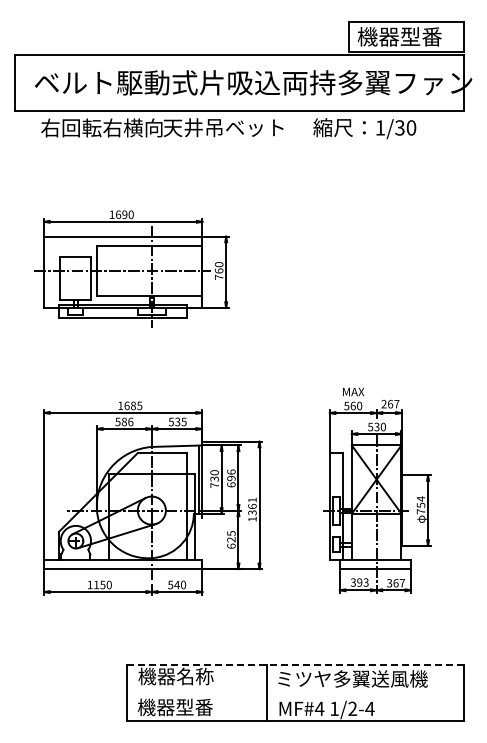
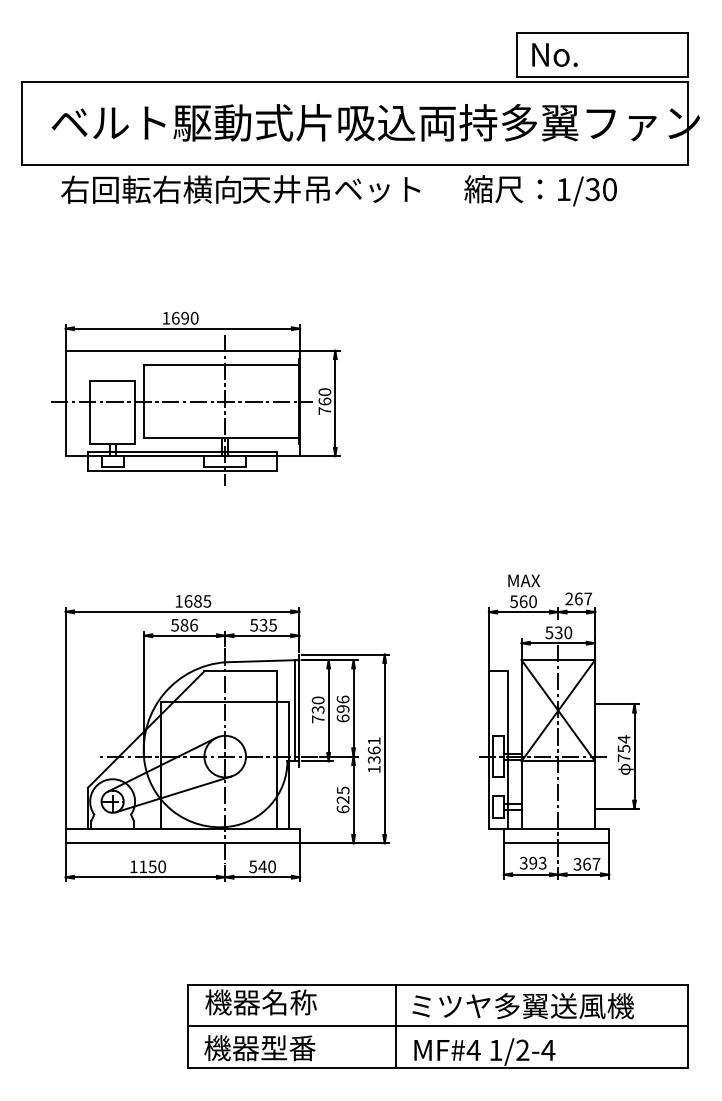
text: (399, 36) -> (592, 54), 機器型番 -> No.
line: (295, 664) -> (438, 984), dashed -> solid
line: (294, 692) -> (436, 1026), added

